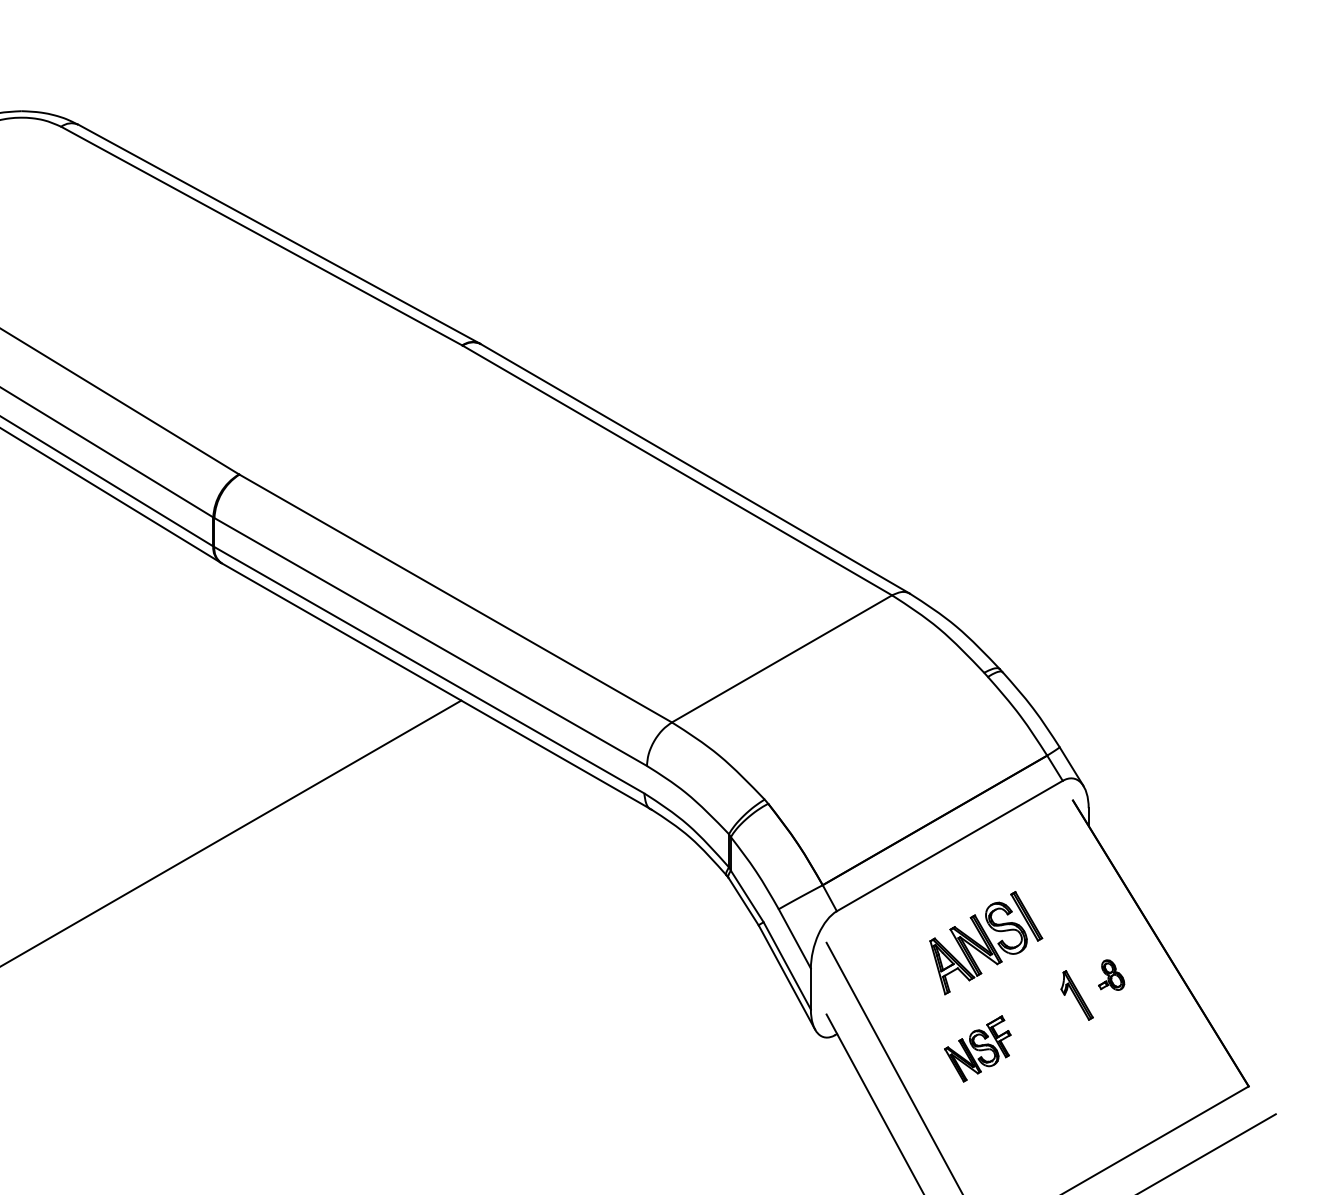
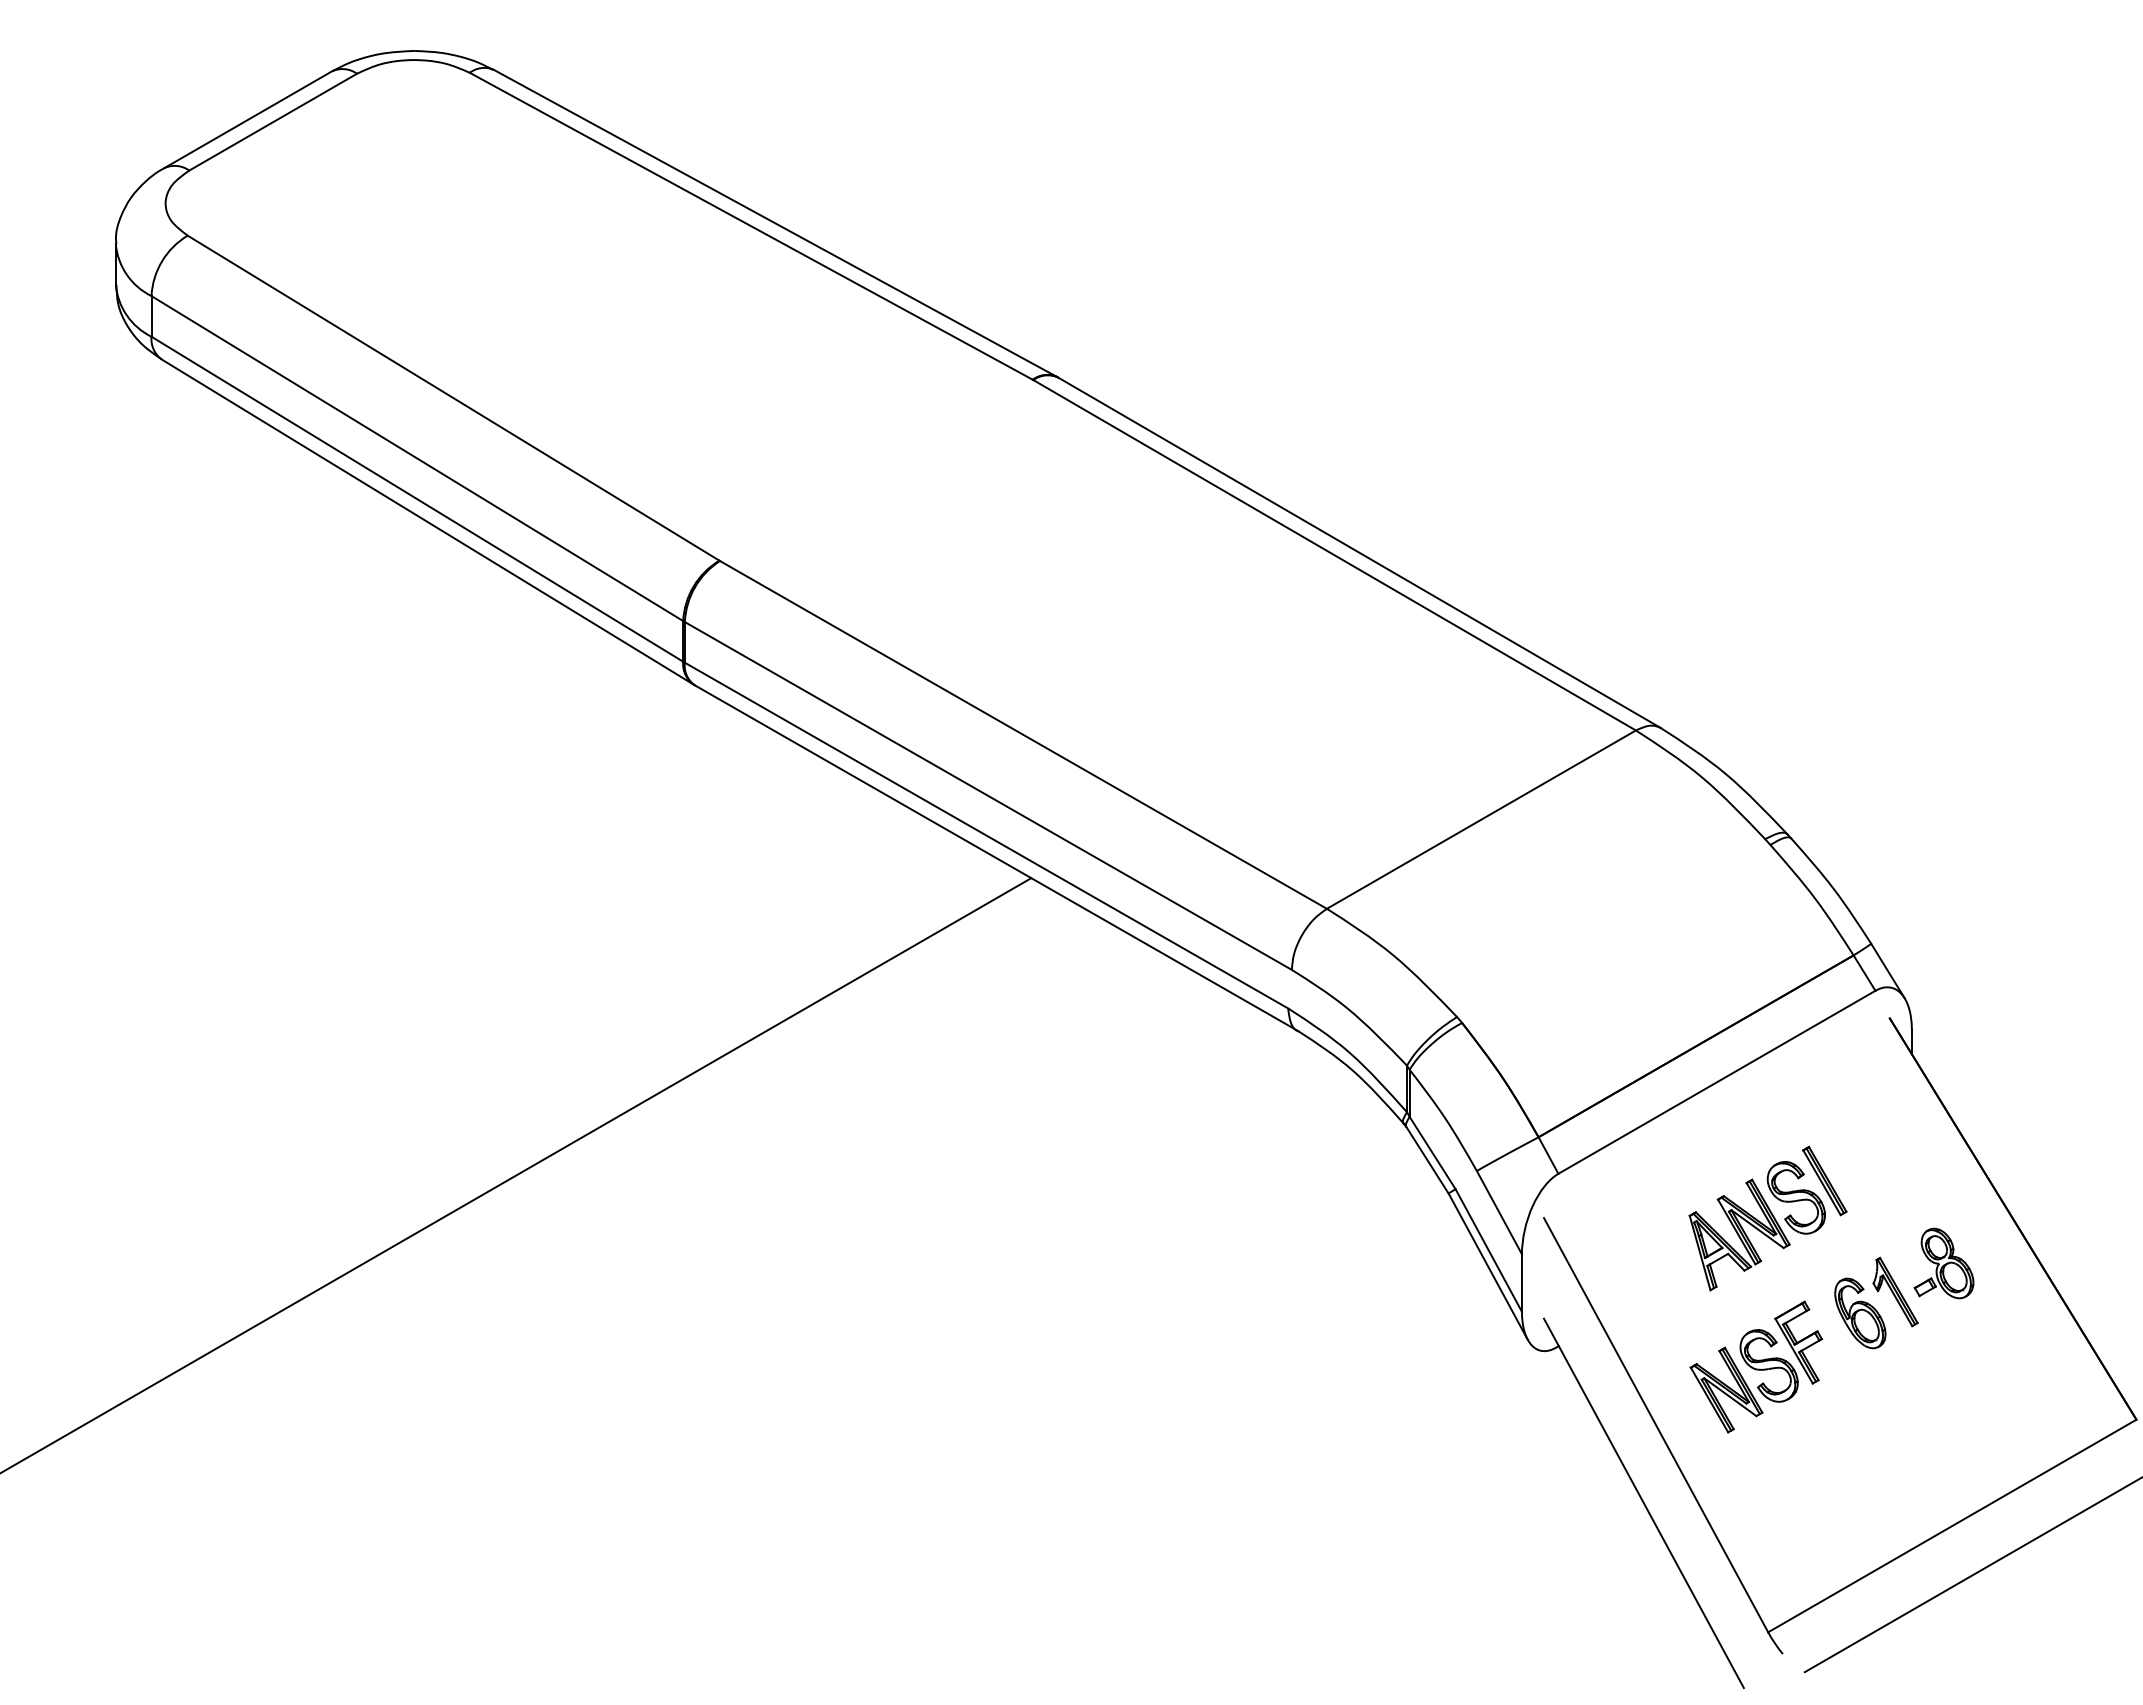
part: (1111, 975) -> (1943, 1263), size x1.67
part: (1052, 1010) -> (1860, 1313), added
part: (977, 1048) -> (1755, 1366), size x1.43

